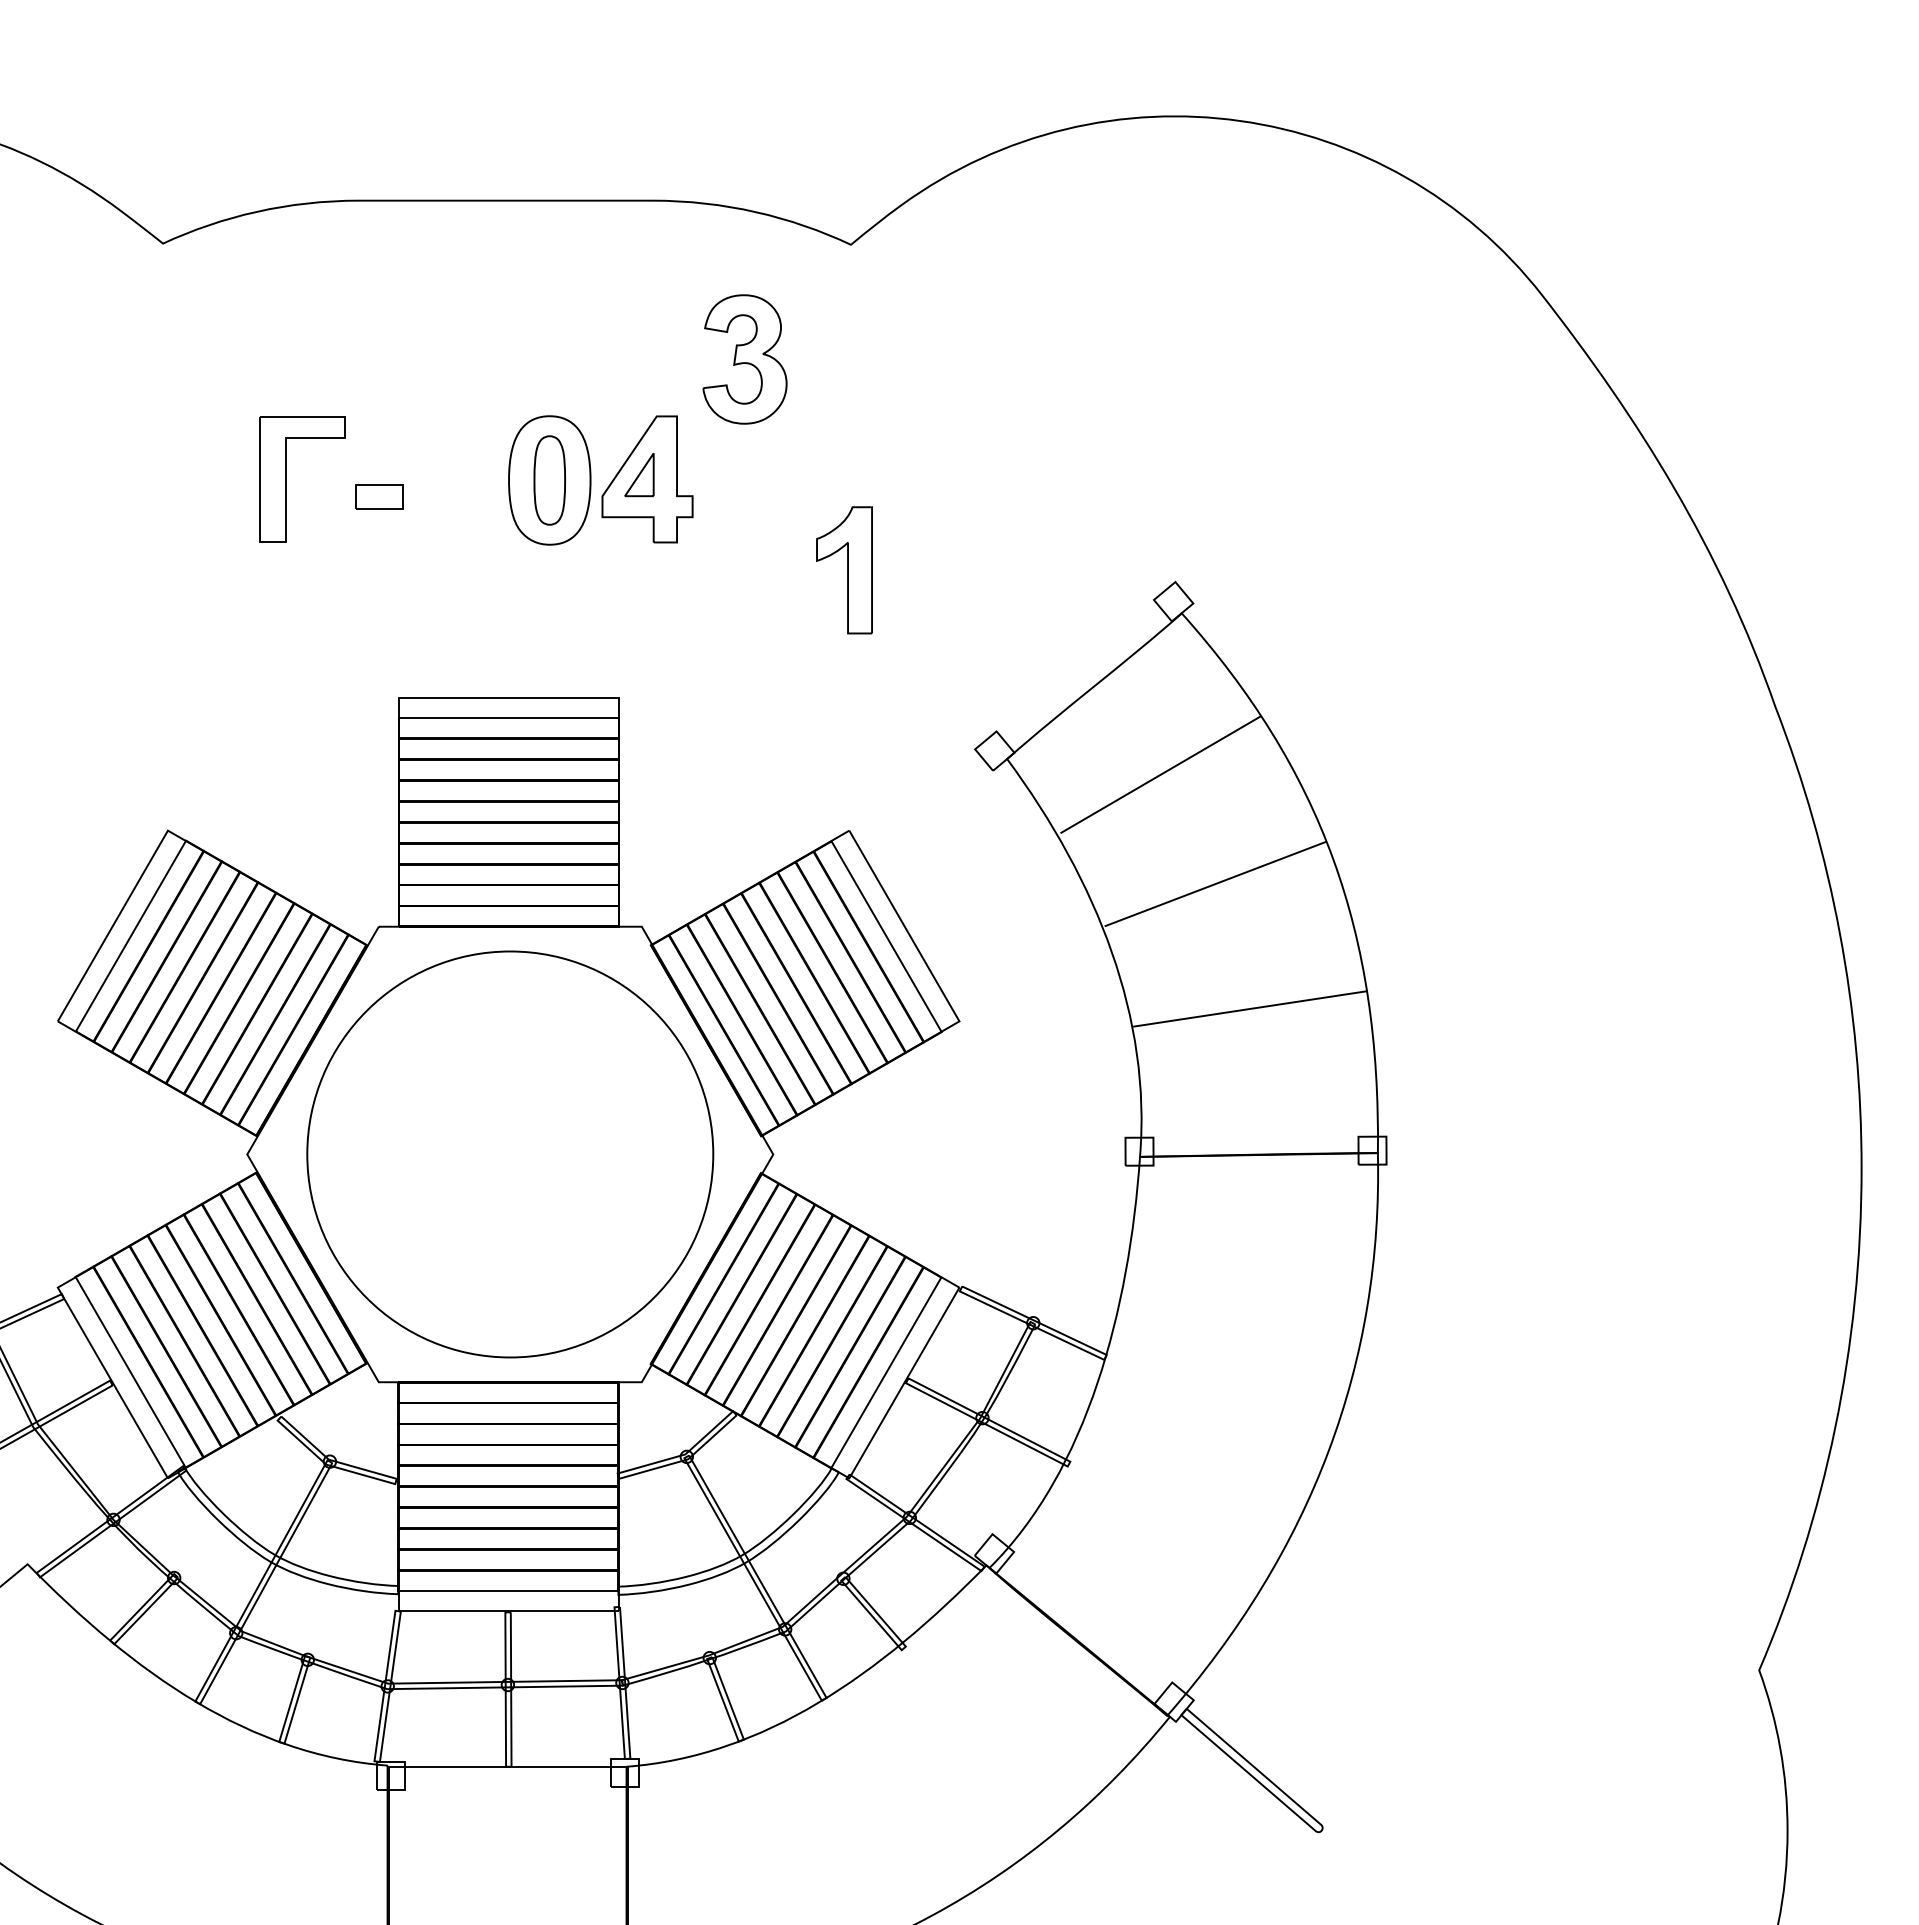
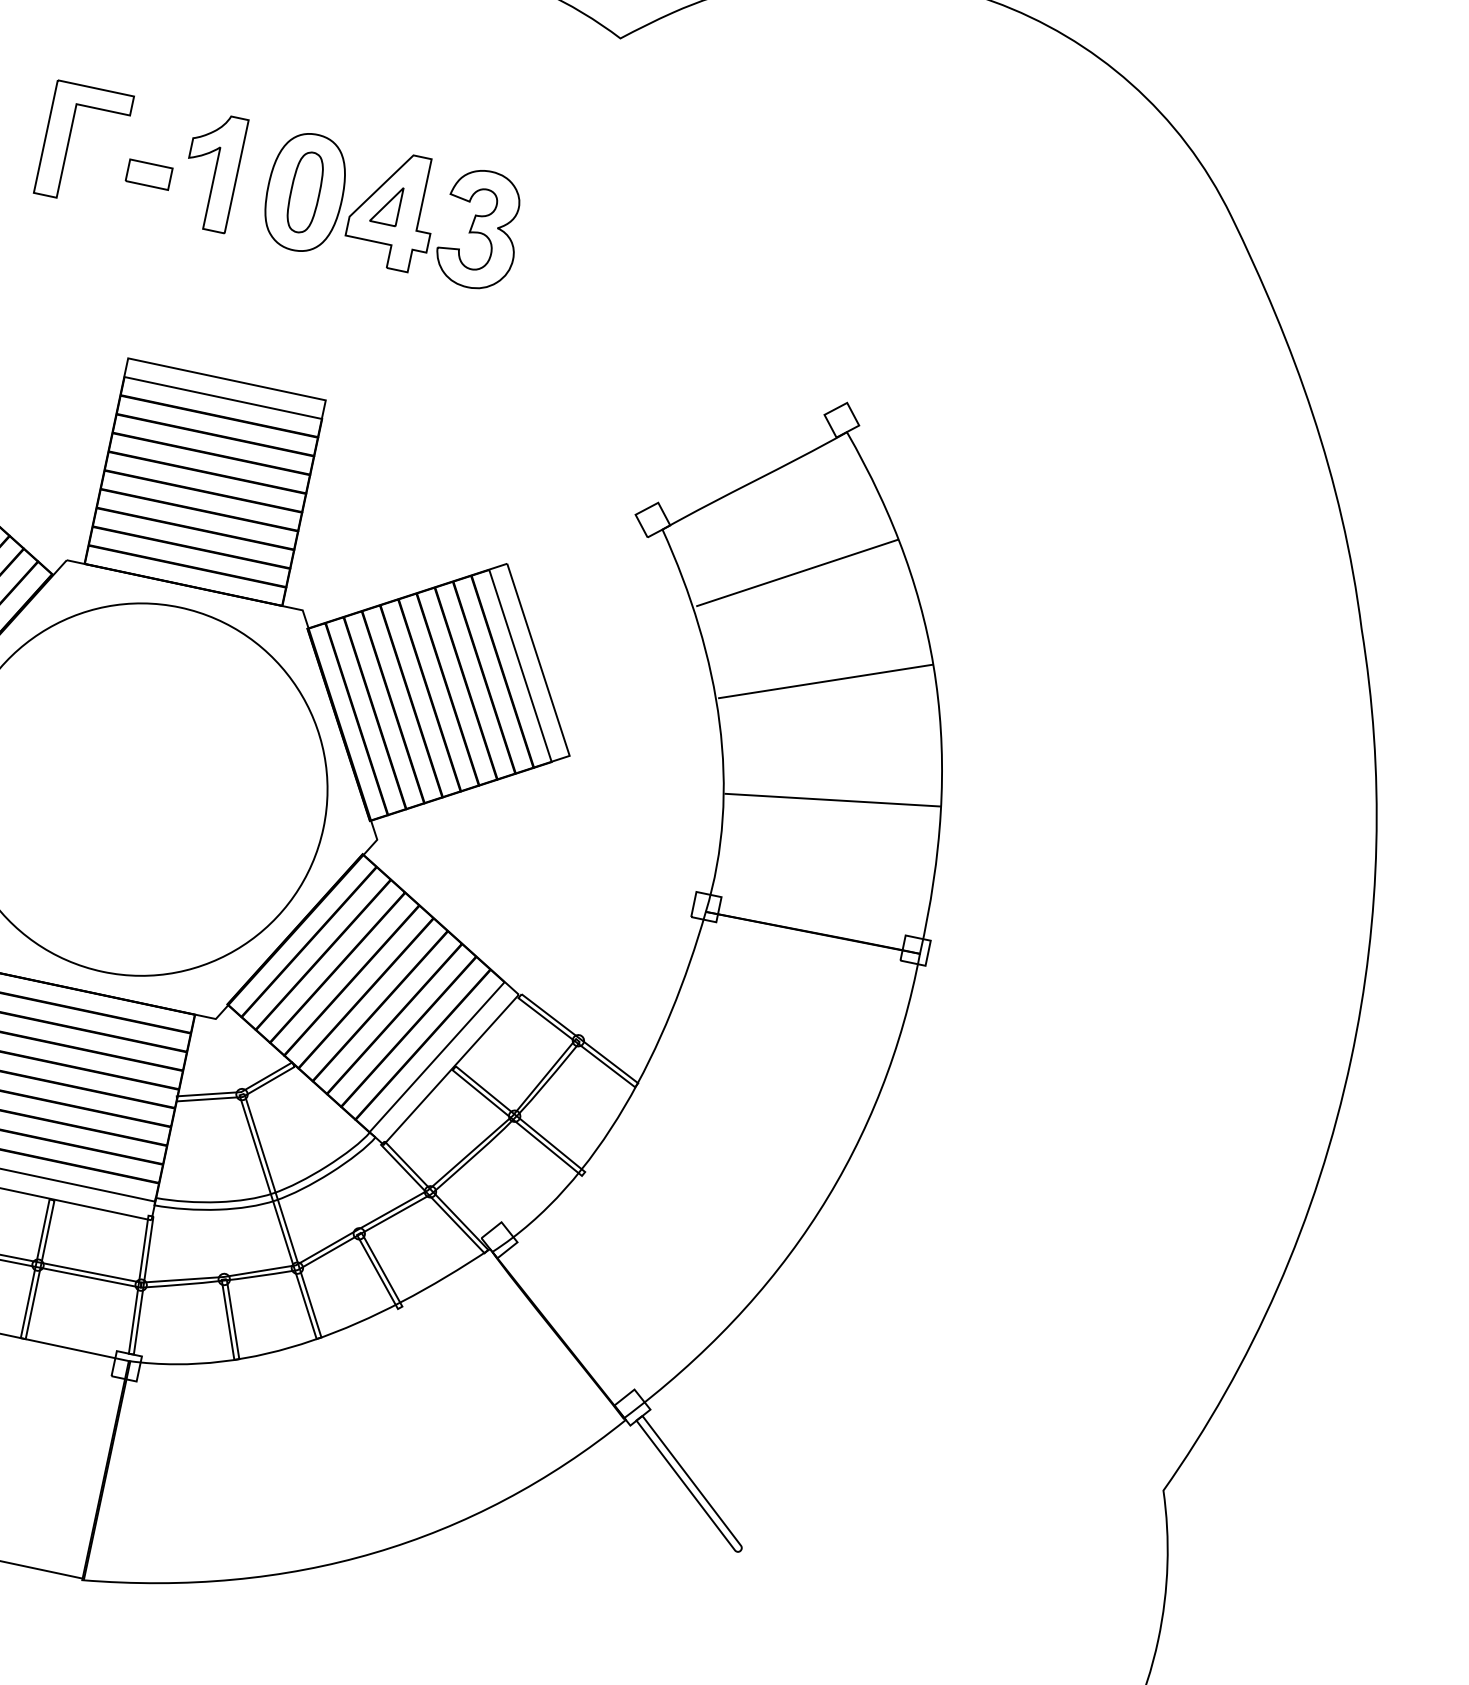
part: (744, 359) -> (479, 229), moved
part: (844, 570) -> (211, 171), moved

